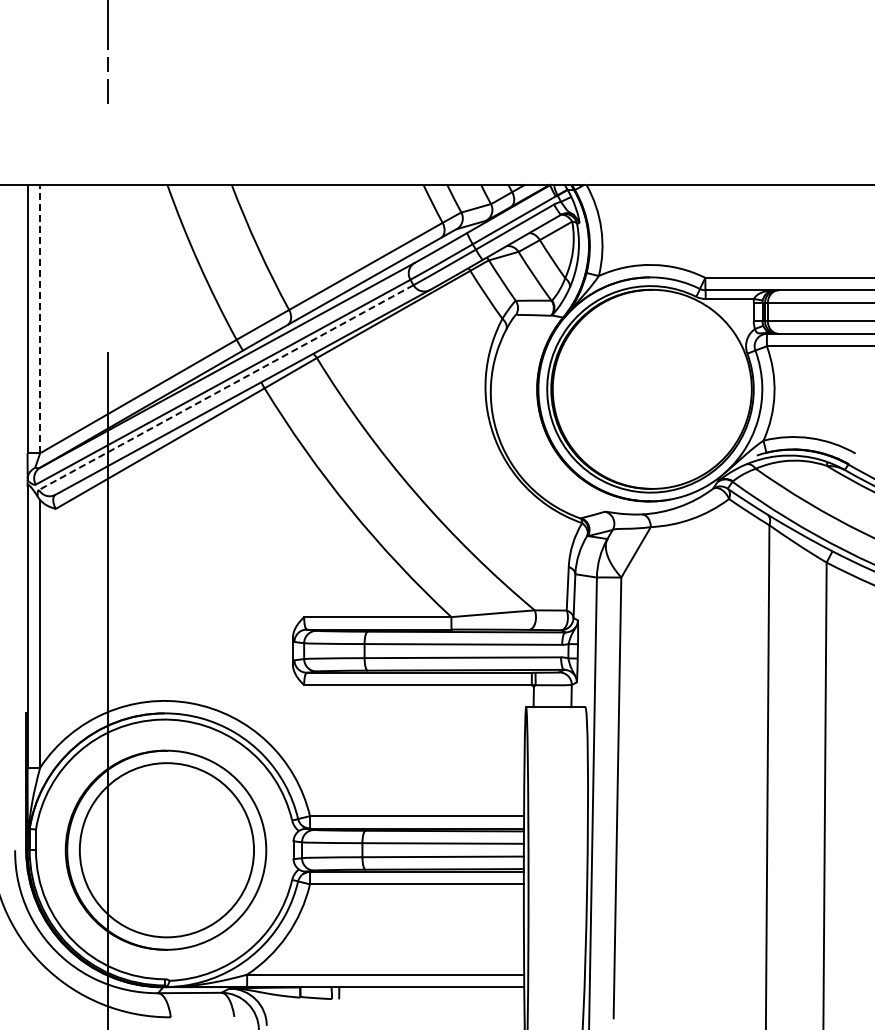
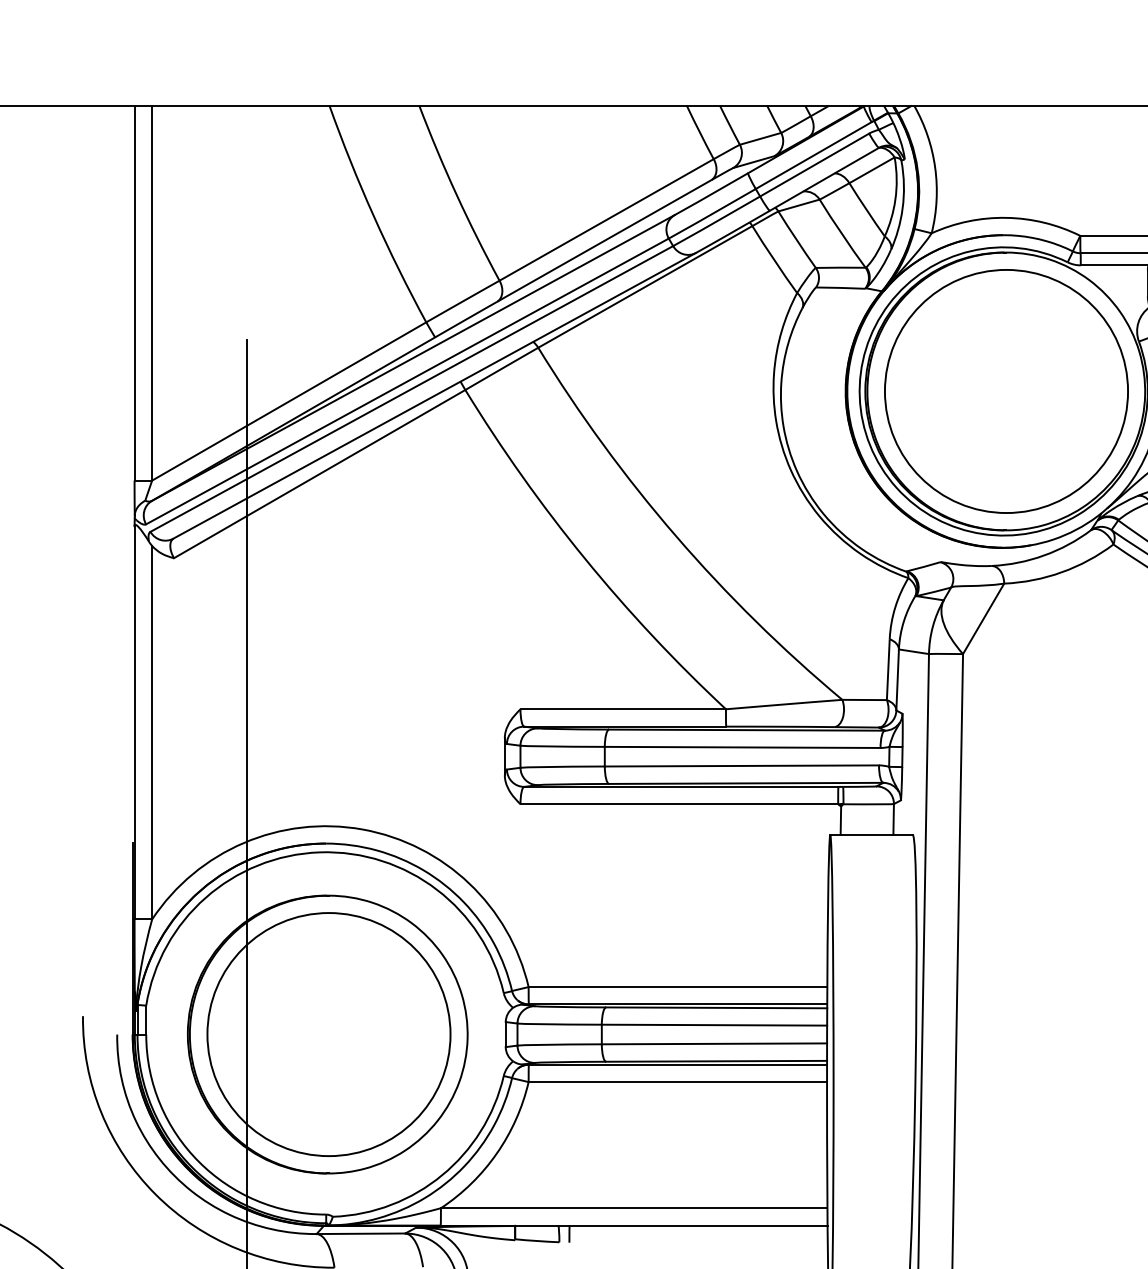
line: (40, 318) -> (152, 292), dashed -> solid
line: (225, 387) -> (410, 388), dashed -> solid
part: (652, 389) -> (1006, 391), added

